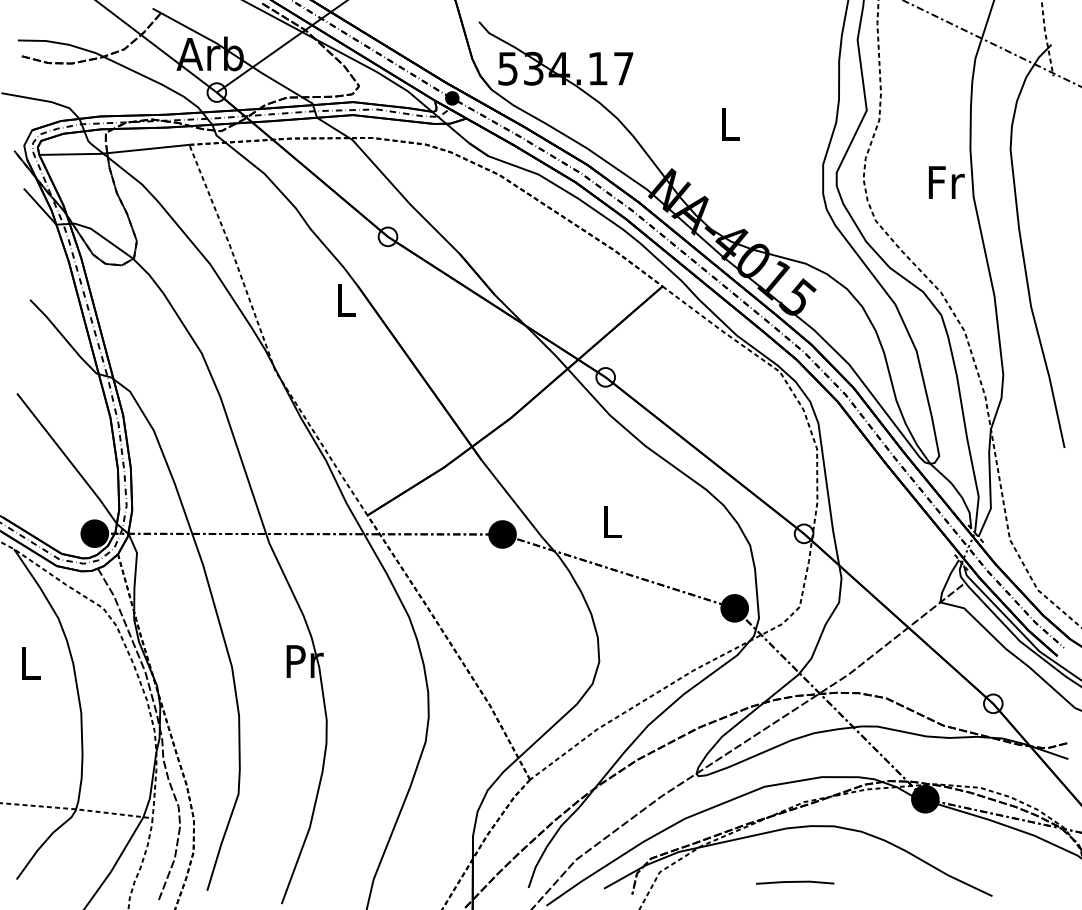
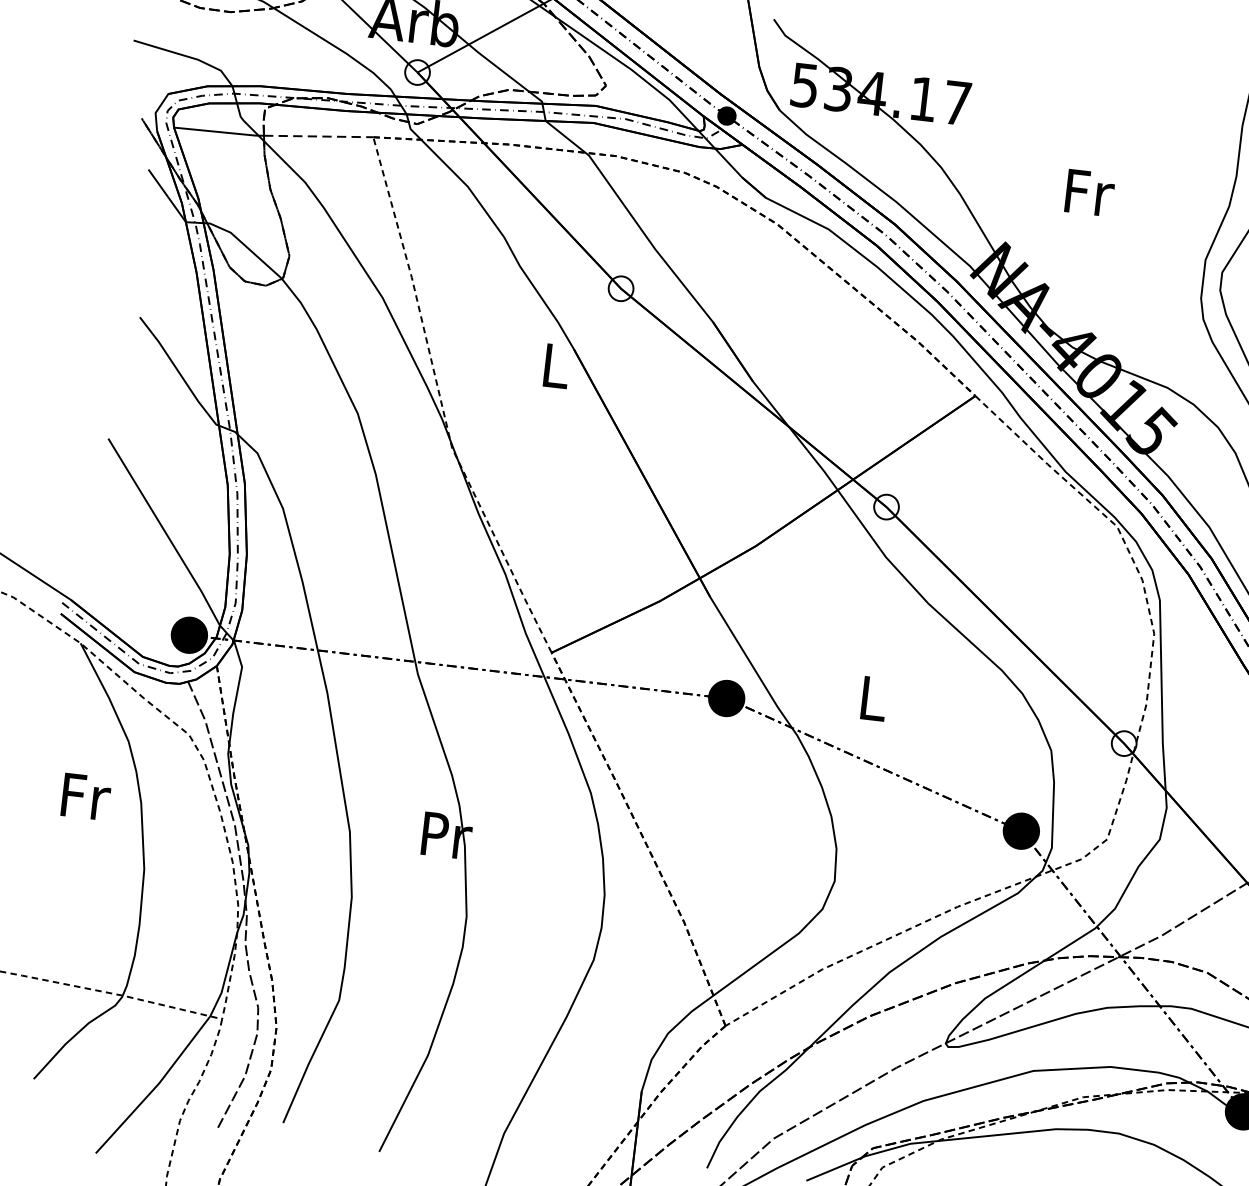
text: (730, 124) -> (1089, 192), L -> Fr
line: (148, 148) -> (318, 135), solid -> dashed
text: (31, 663) -> (86, 796), L -> Fr

